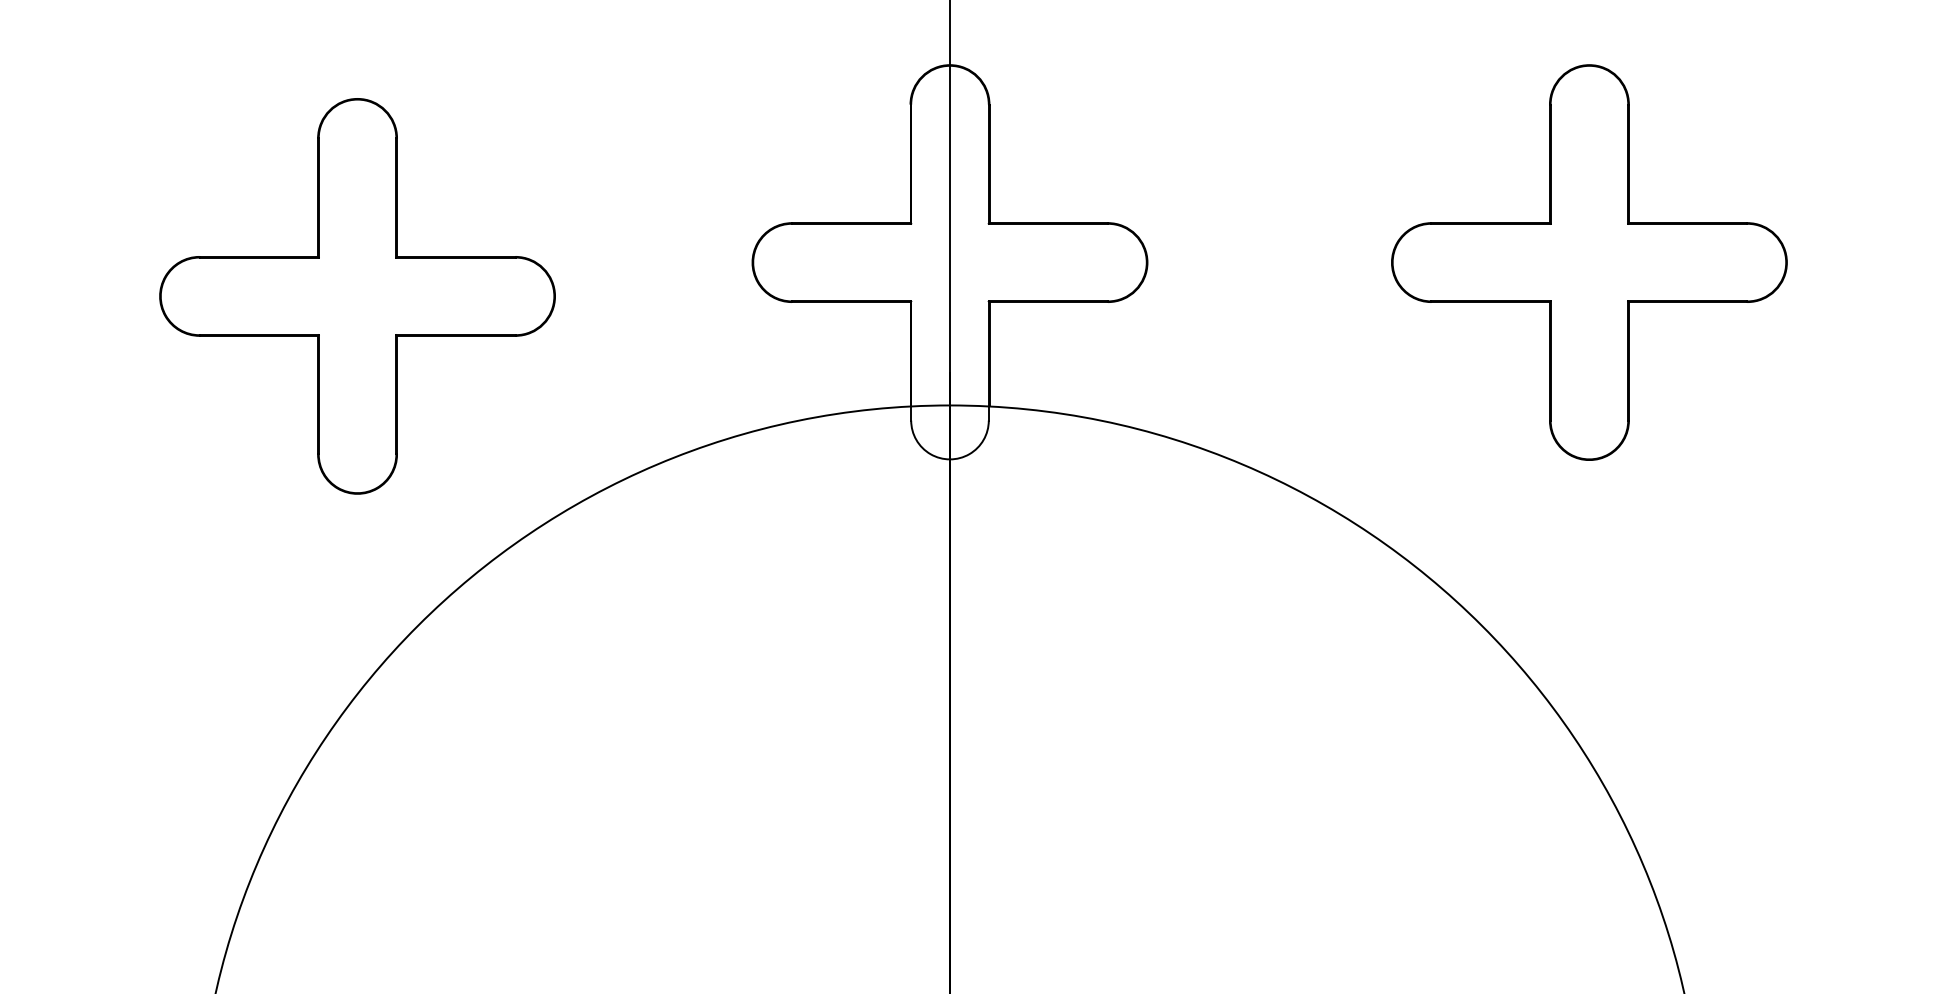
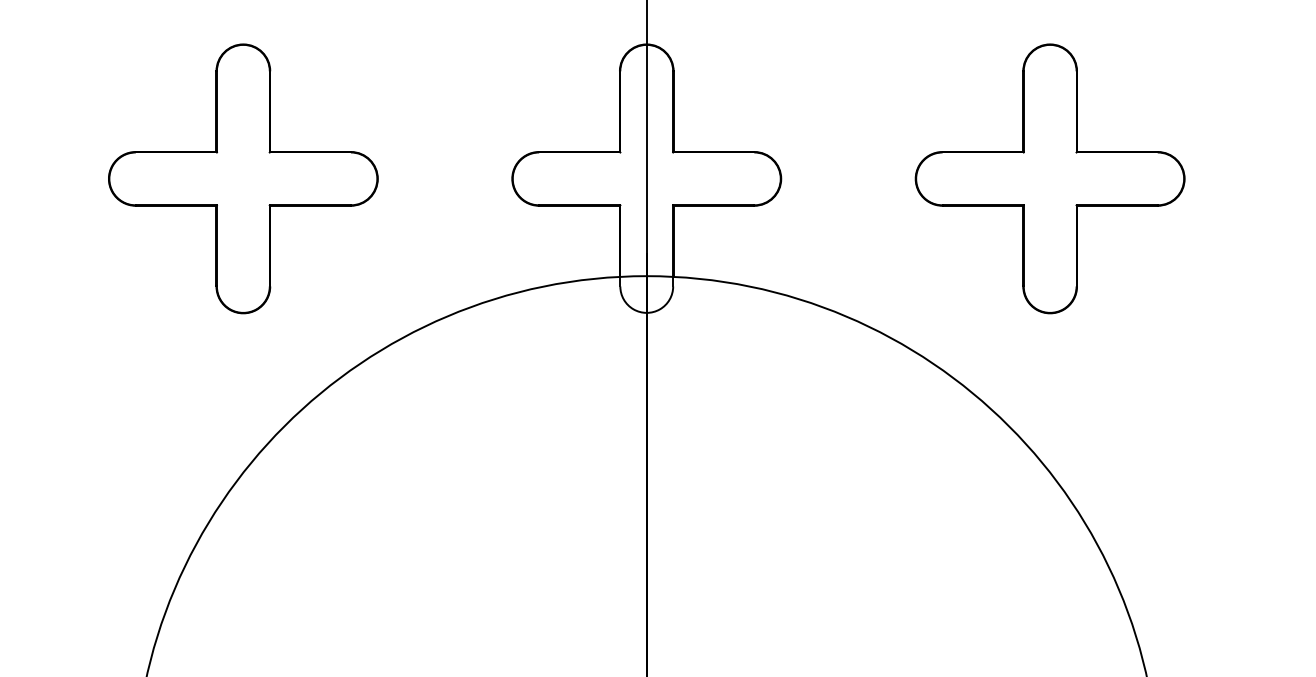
part: (1588, 262) -> (1049, 178), moved
part: (357, 295) -> (243, 178), moved

